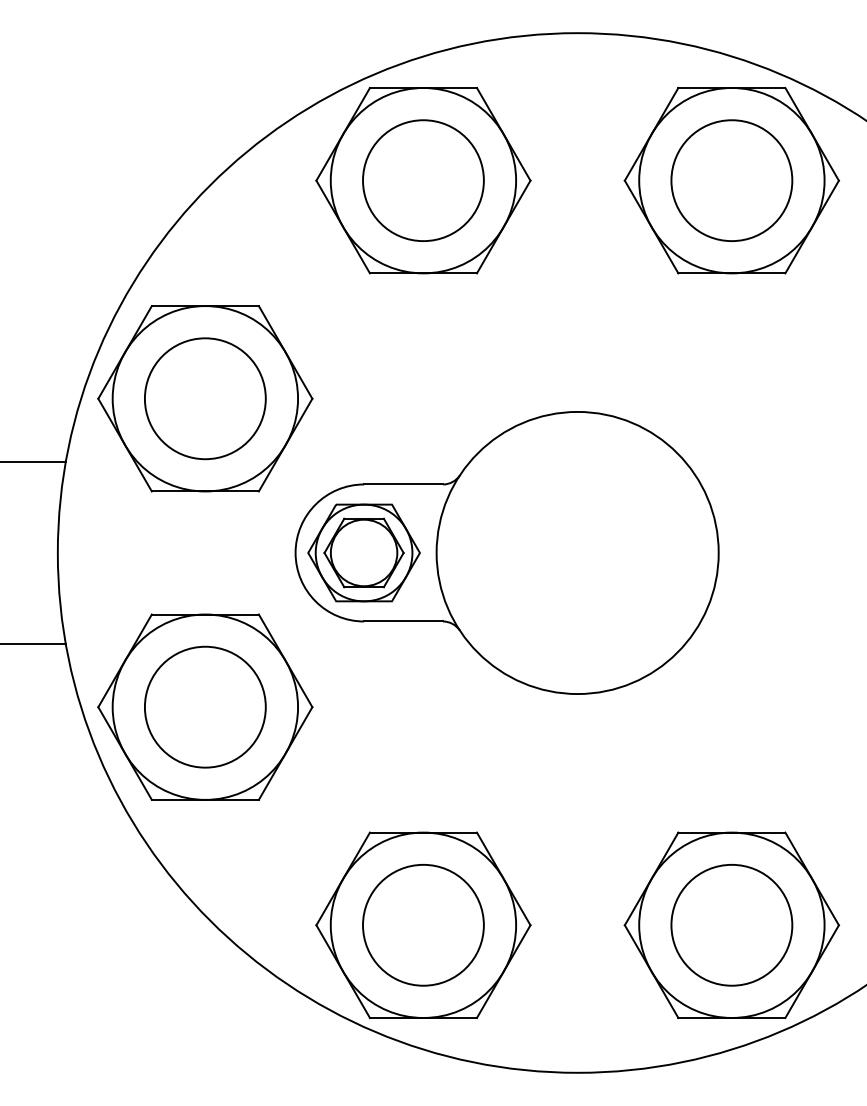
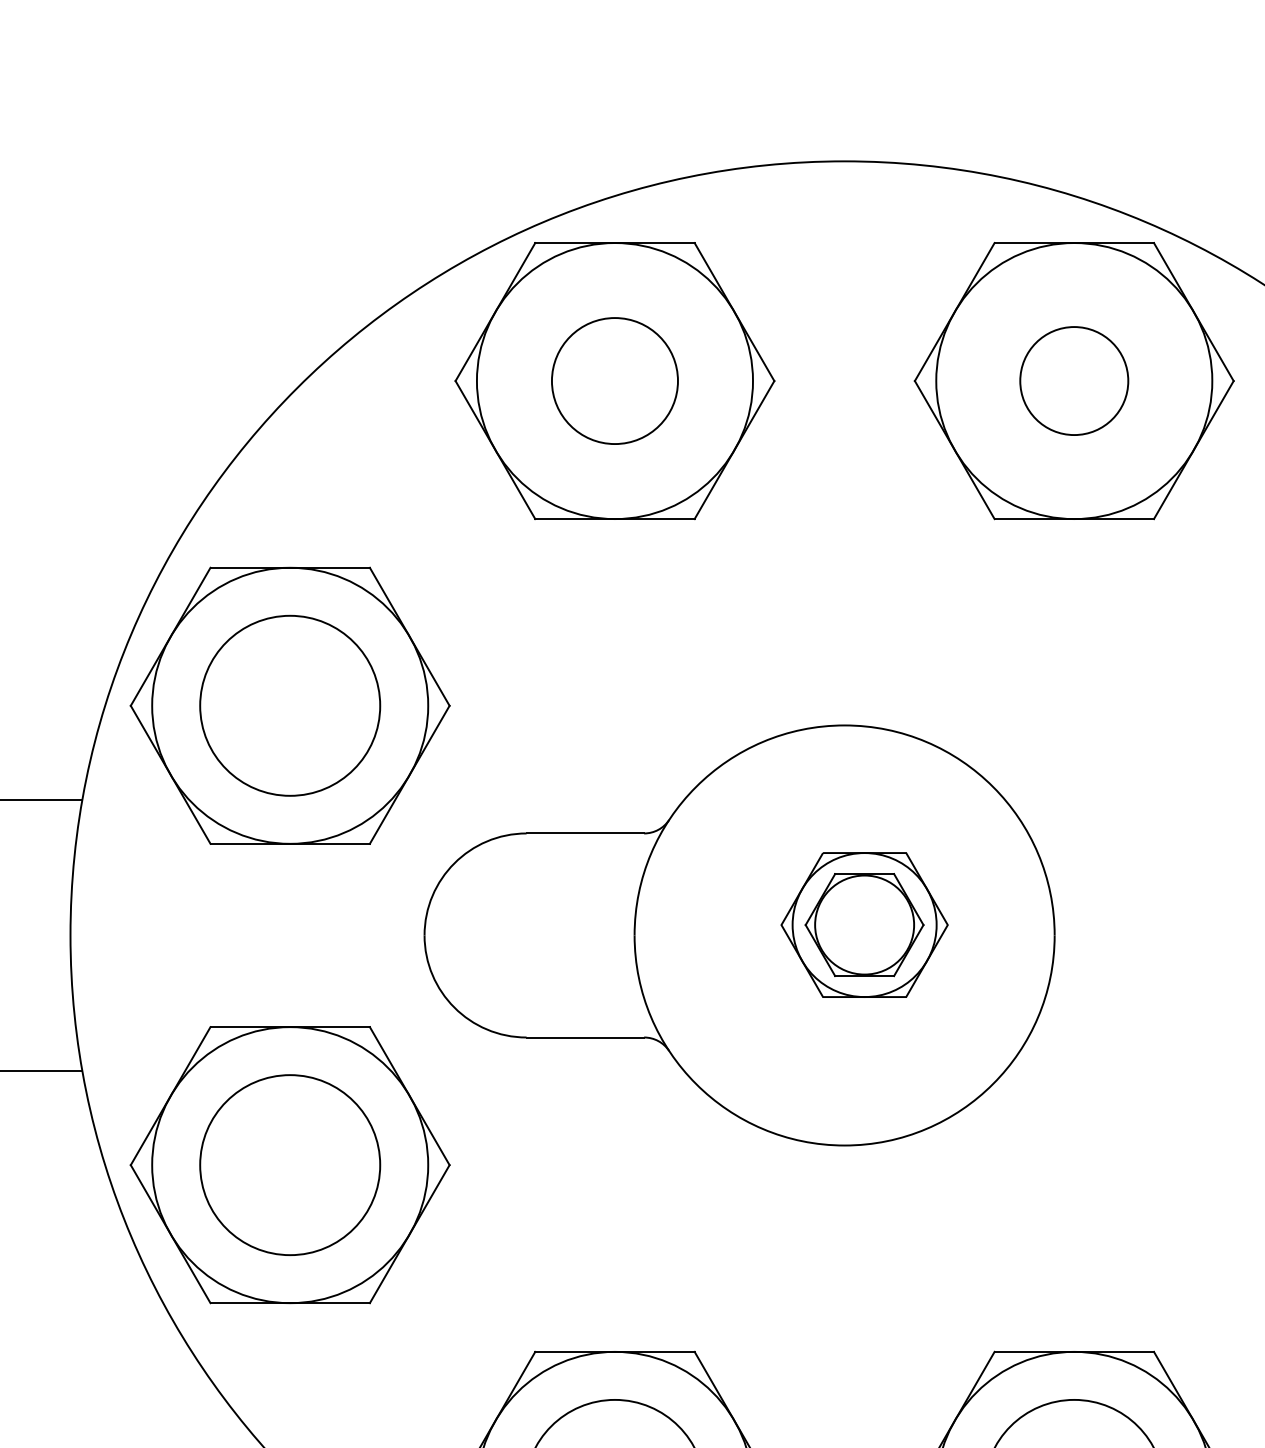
circle: (423, 180) -> (615, 380), size x0.7
circle: (731, 180) -> (1073, 380), size x0.6
part: (363, 552) -> (863, 924), moved

